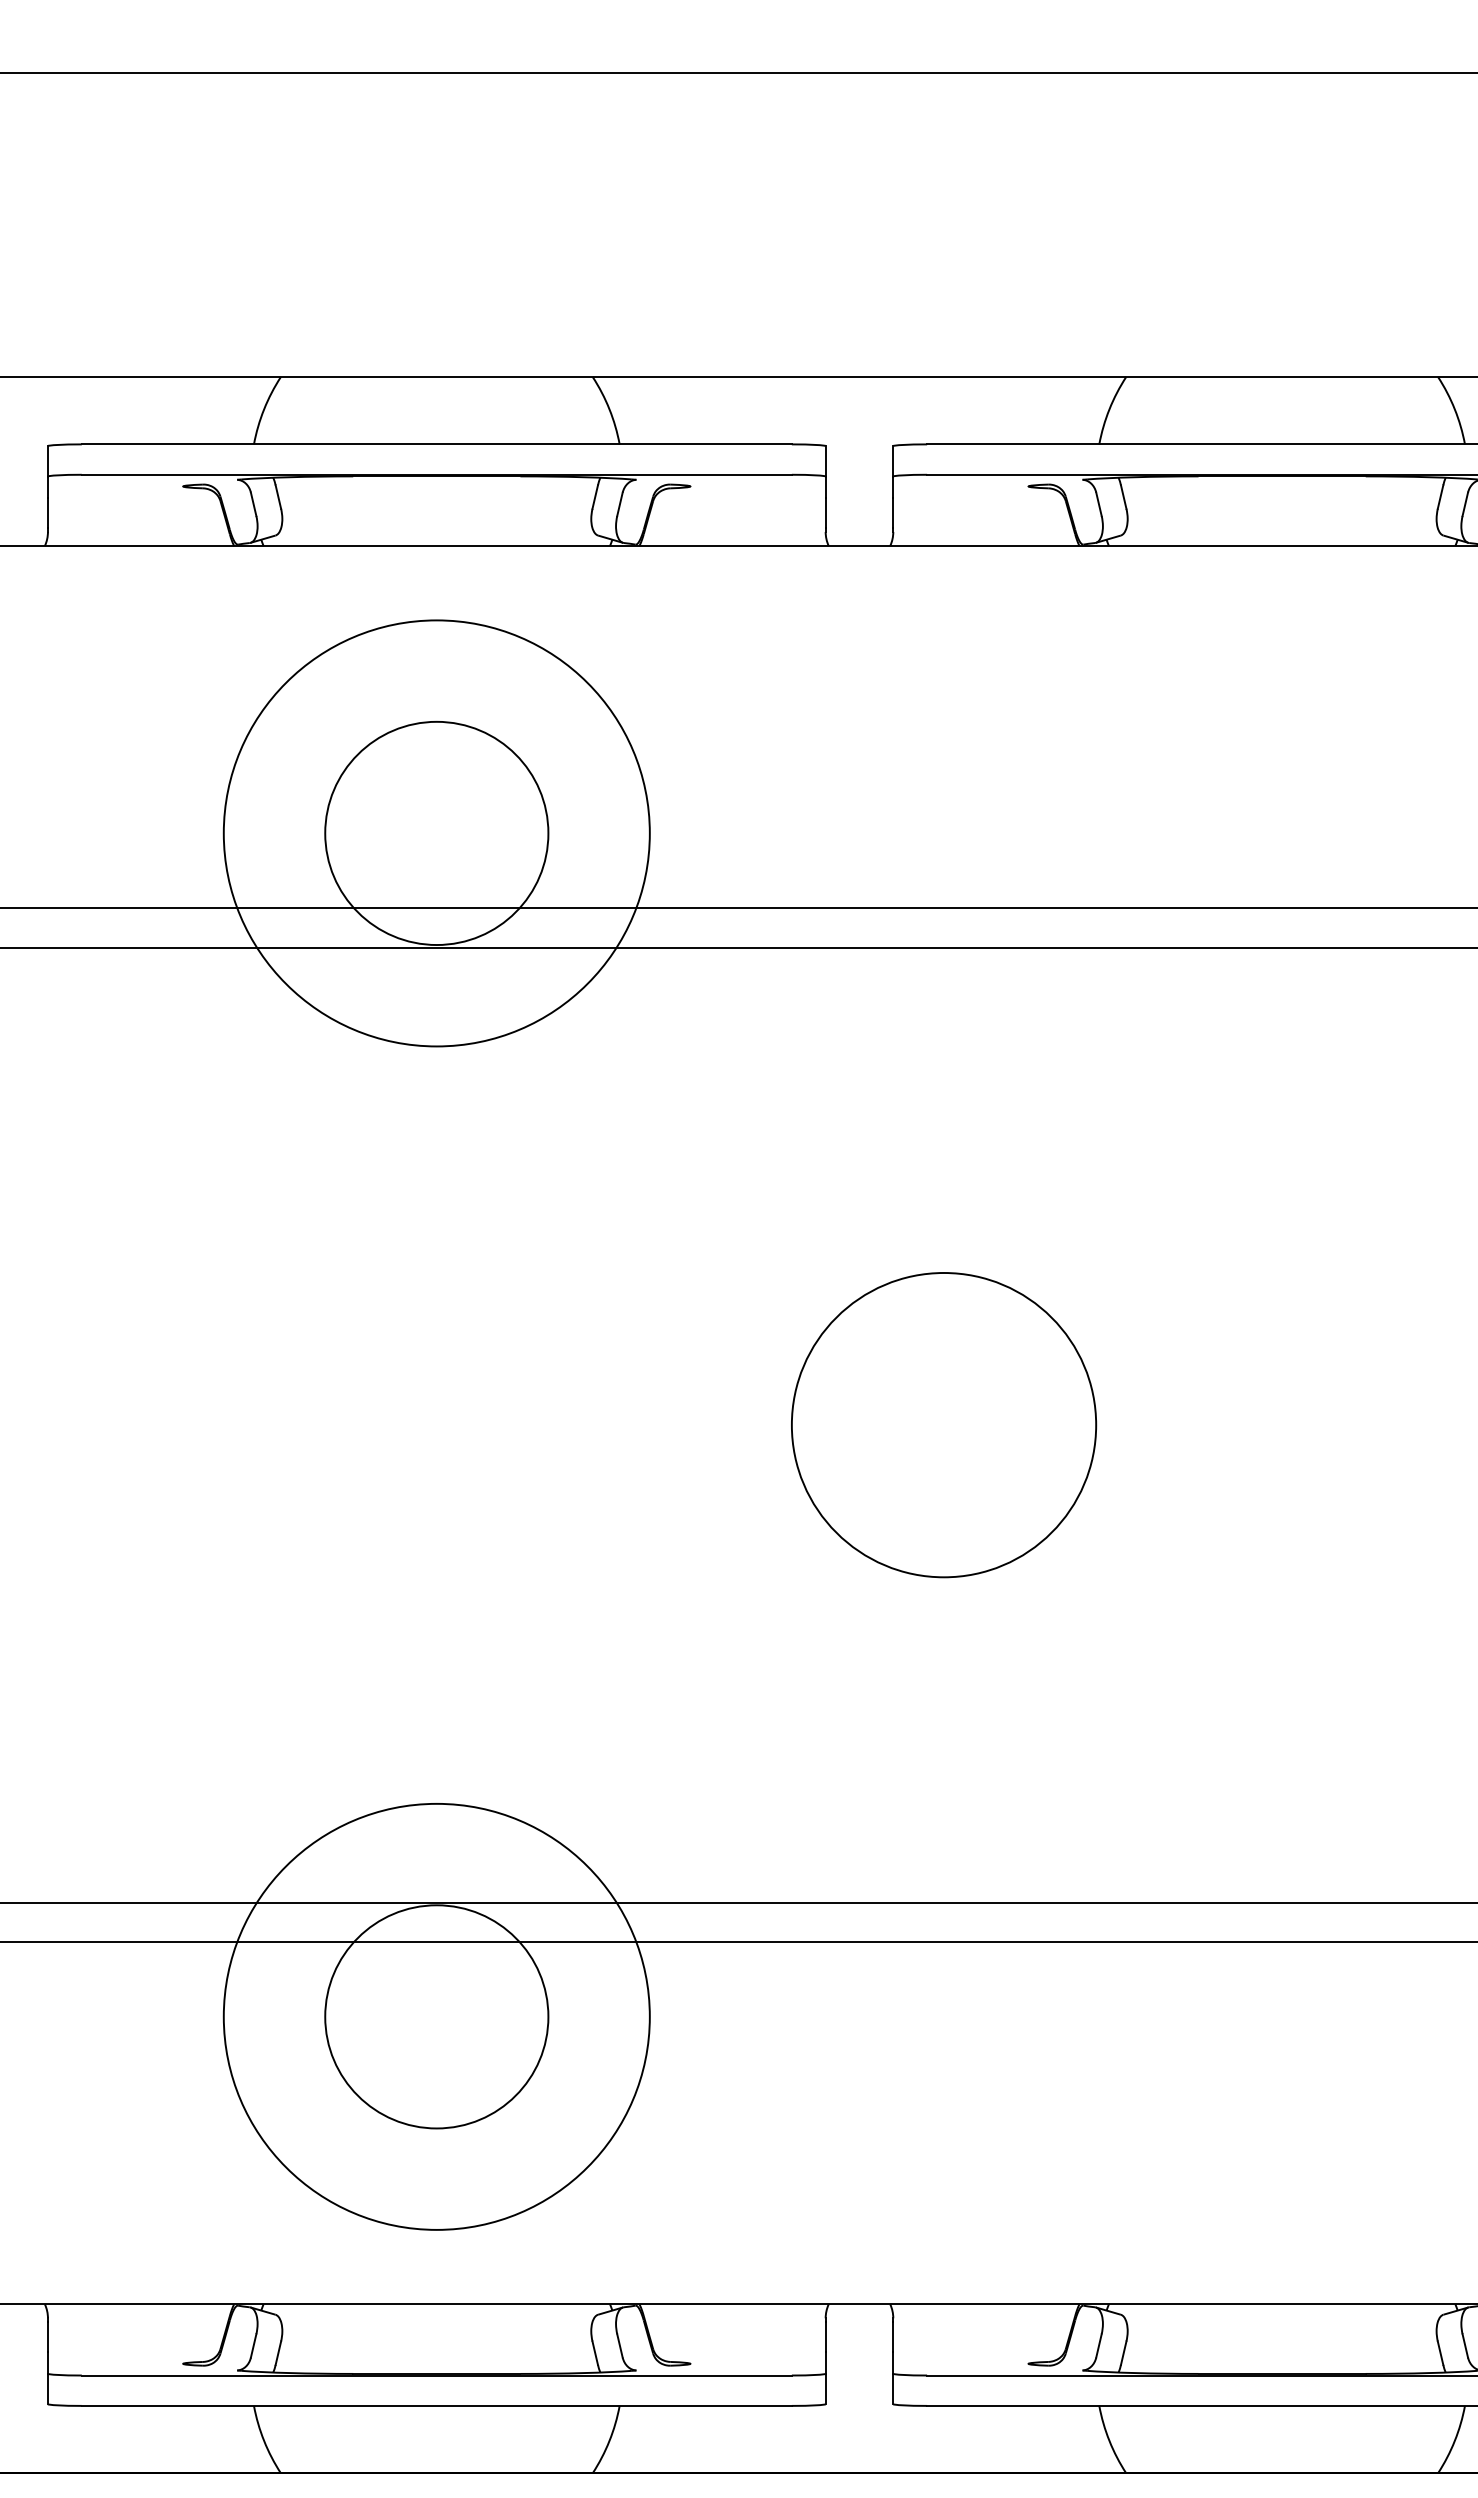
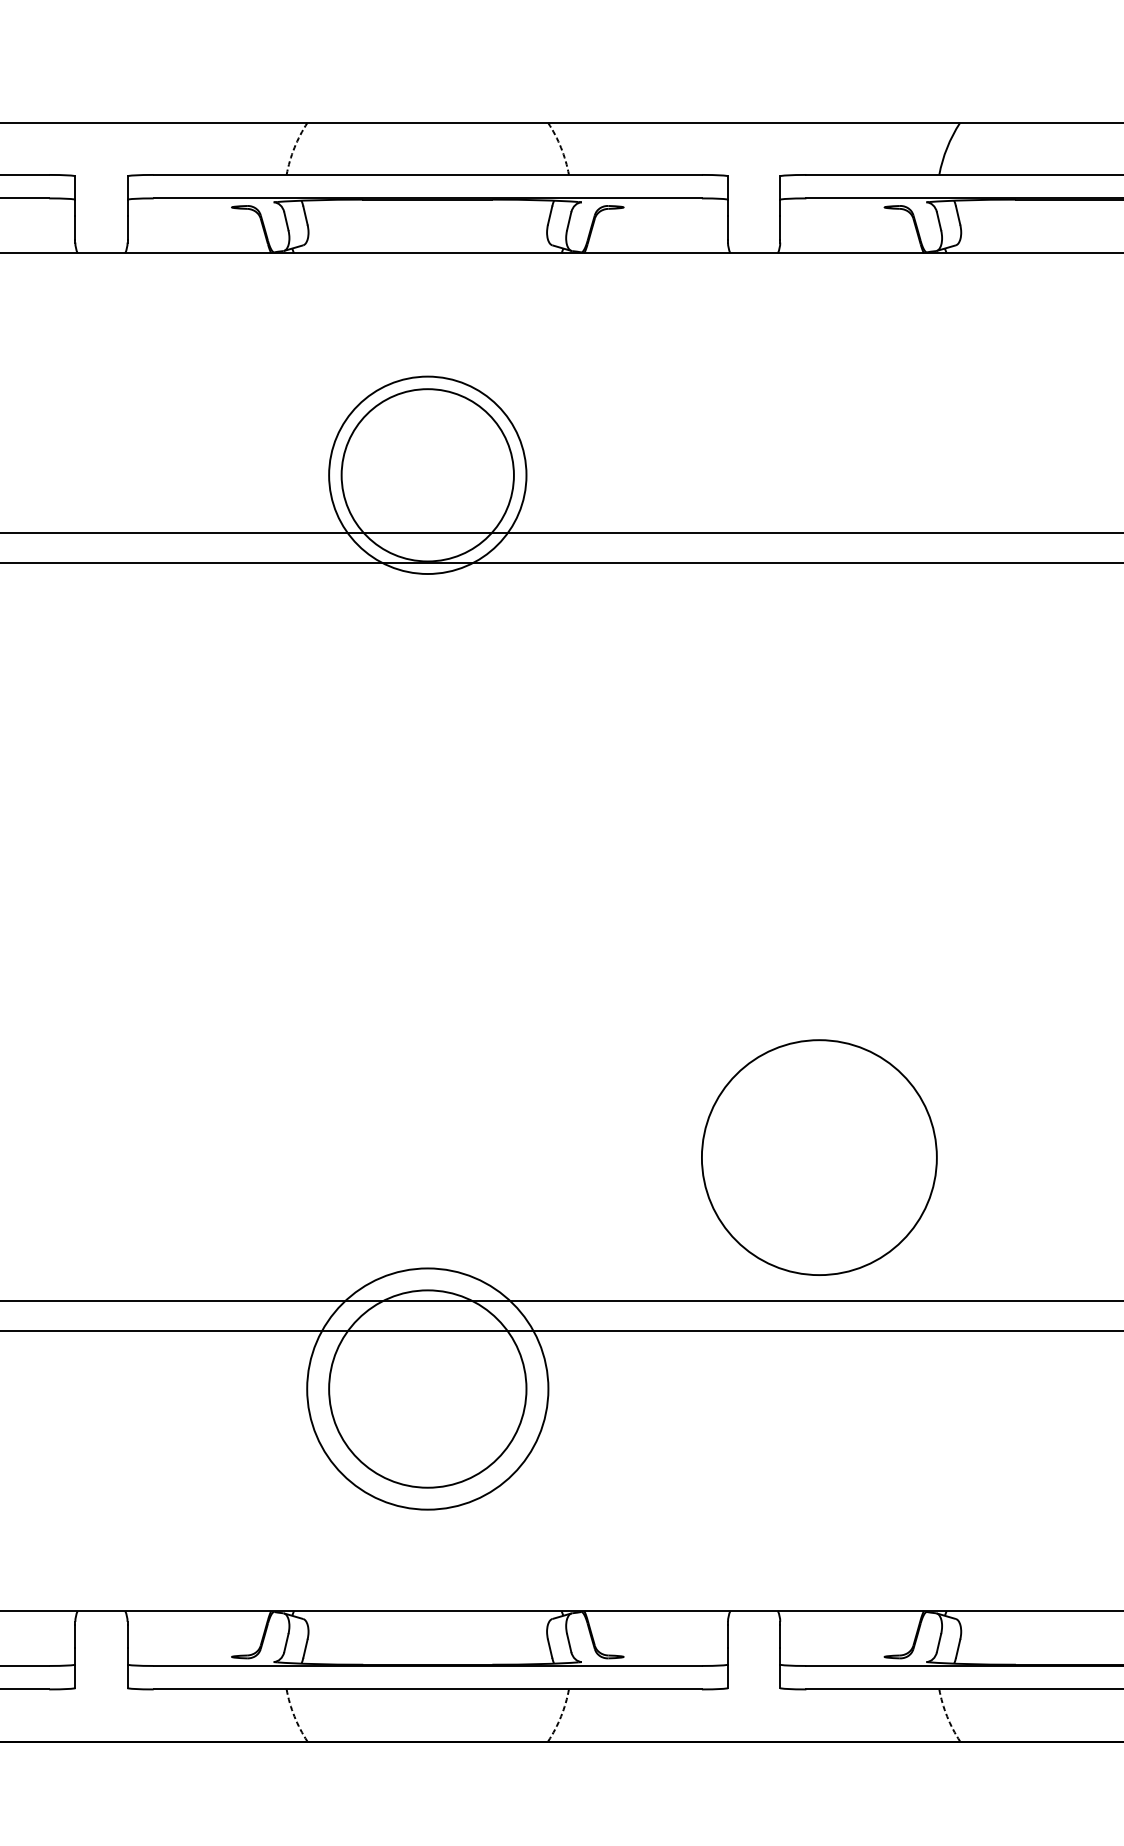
arc: (264, 409) -> (294, 148), solid -> dashed
arc: (609, 409) -> (561, 148), solid -> dashed
circle: (436, 833) -> (427, 475), size x0.6
circle: (944, 1425) -> (819, 1157), moved
circle: (436, 2016) -> (427, 1388), size x0.6
circle: (436, 2016) -> (427, 1388), size x1.4
arc: (264, 2440) -> (294, 1716), solid -> dashed
arc: (609, 2440) -> (561, 1716), solid -> dashed
arc: (1109, 2440) -> (947, 1716), solid -> dashed

